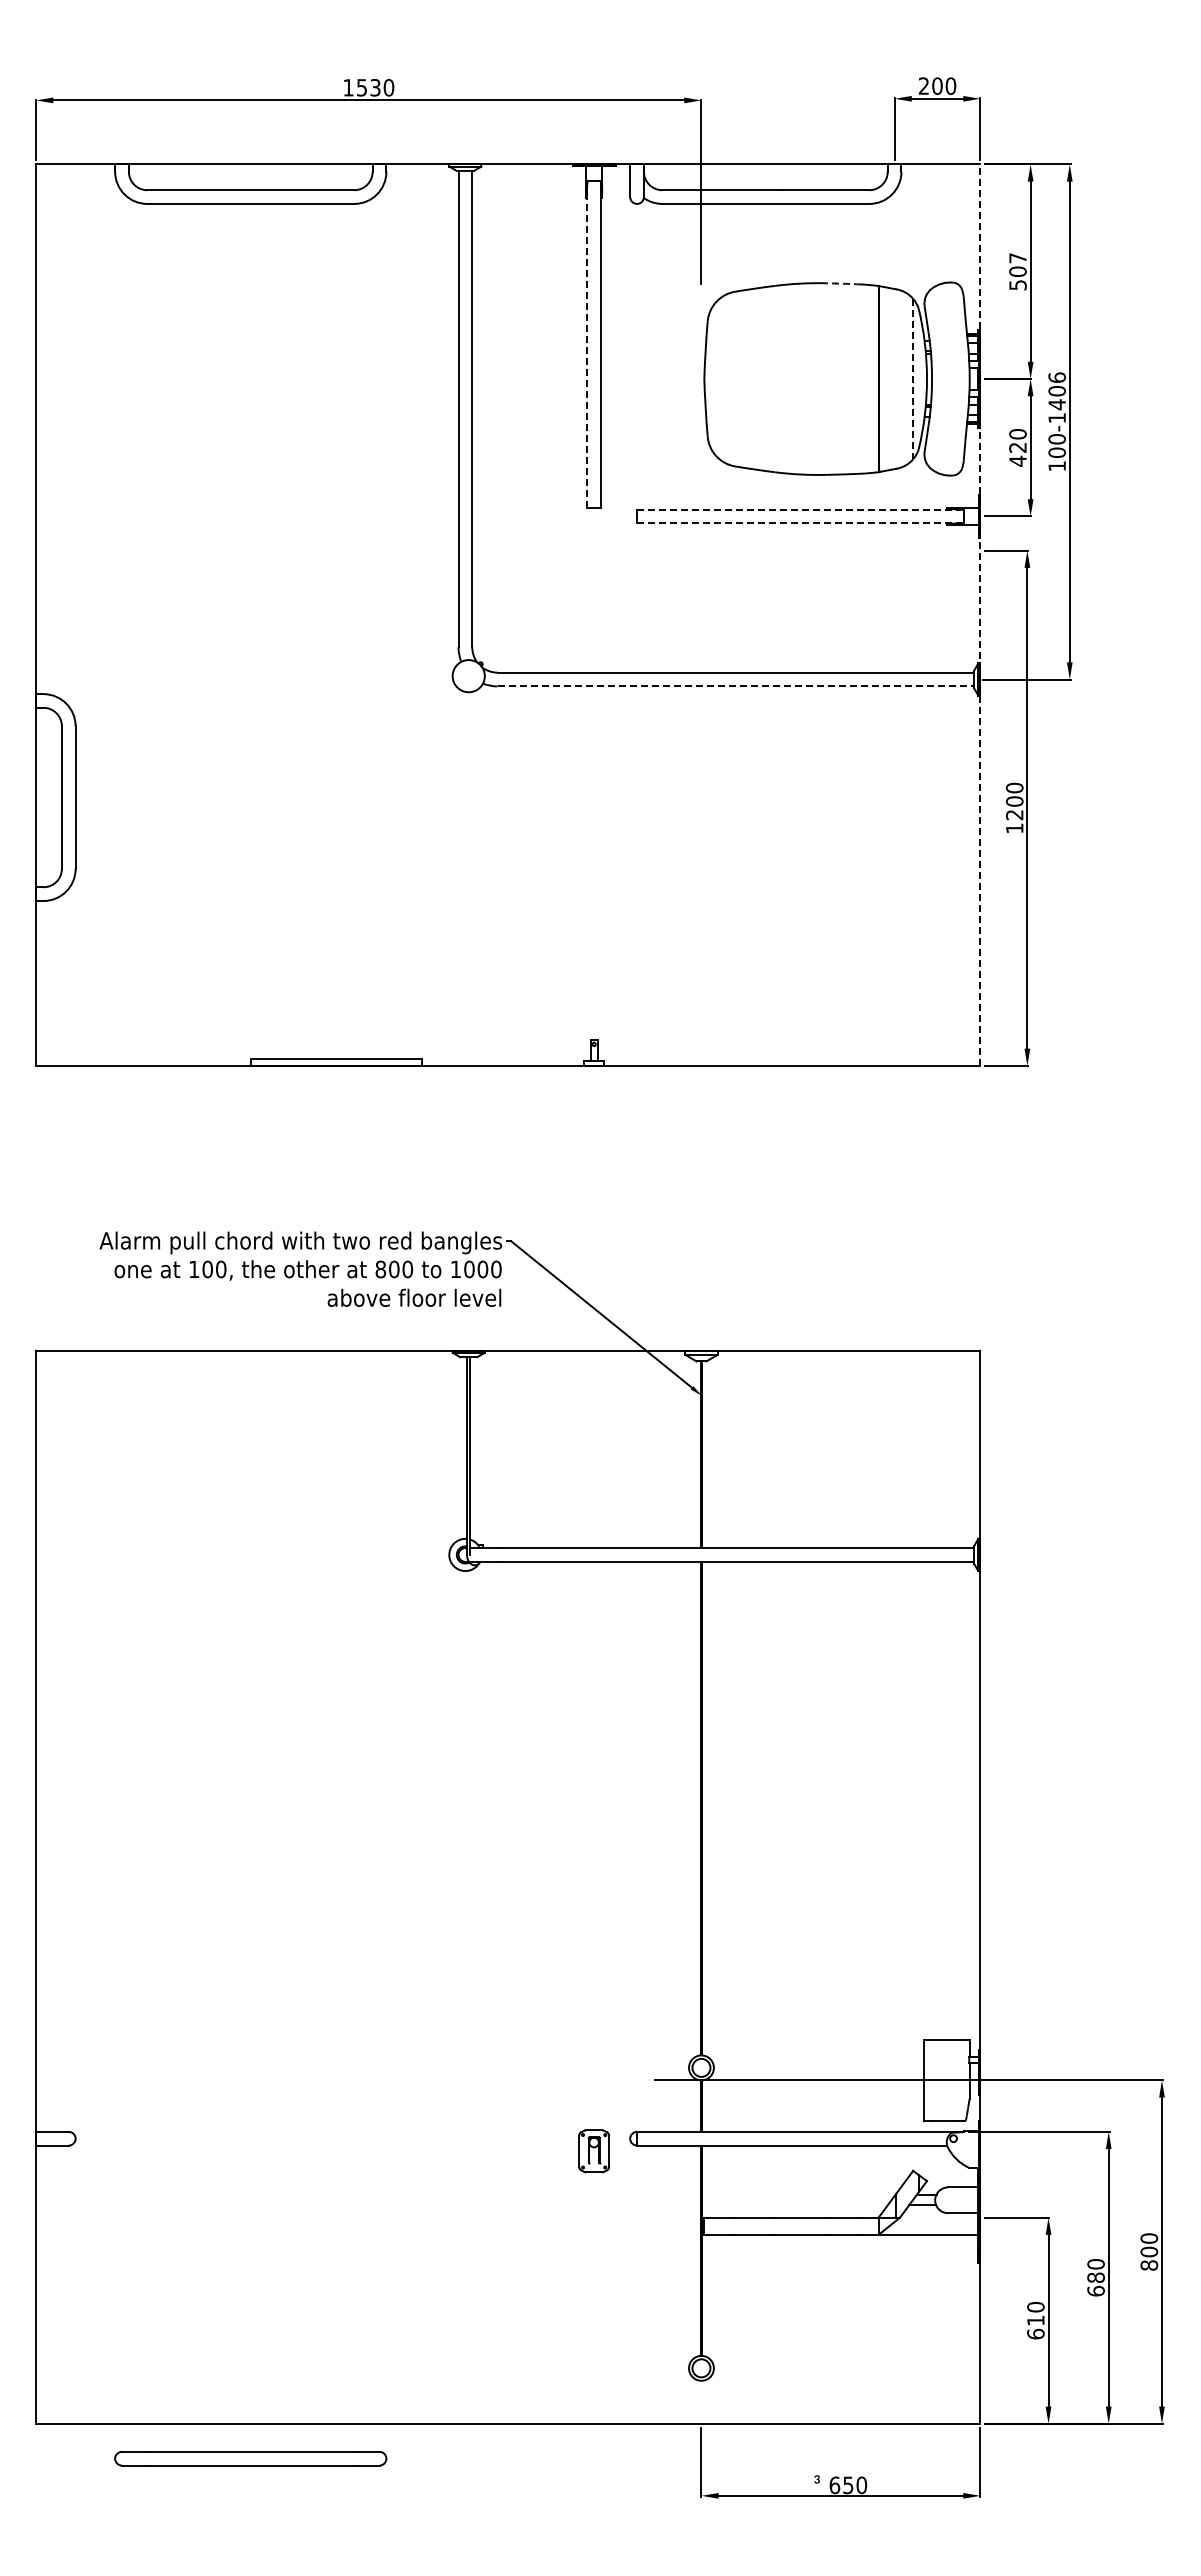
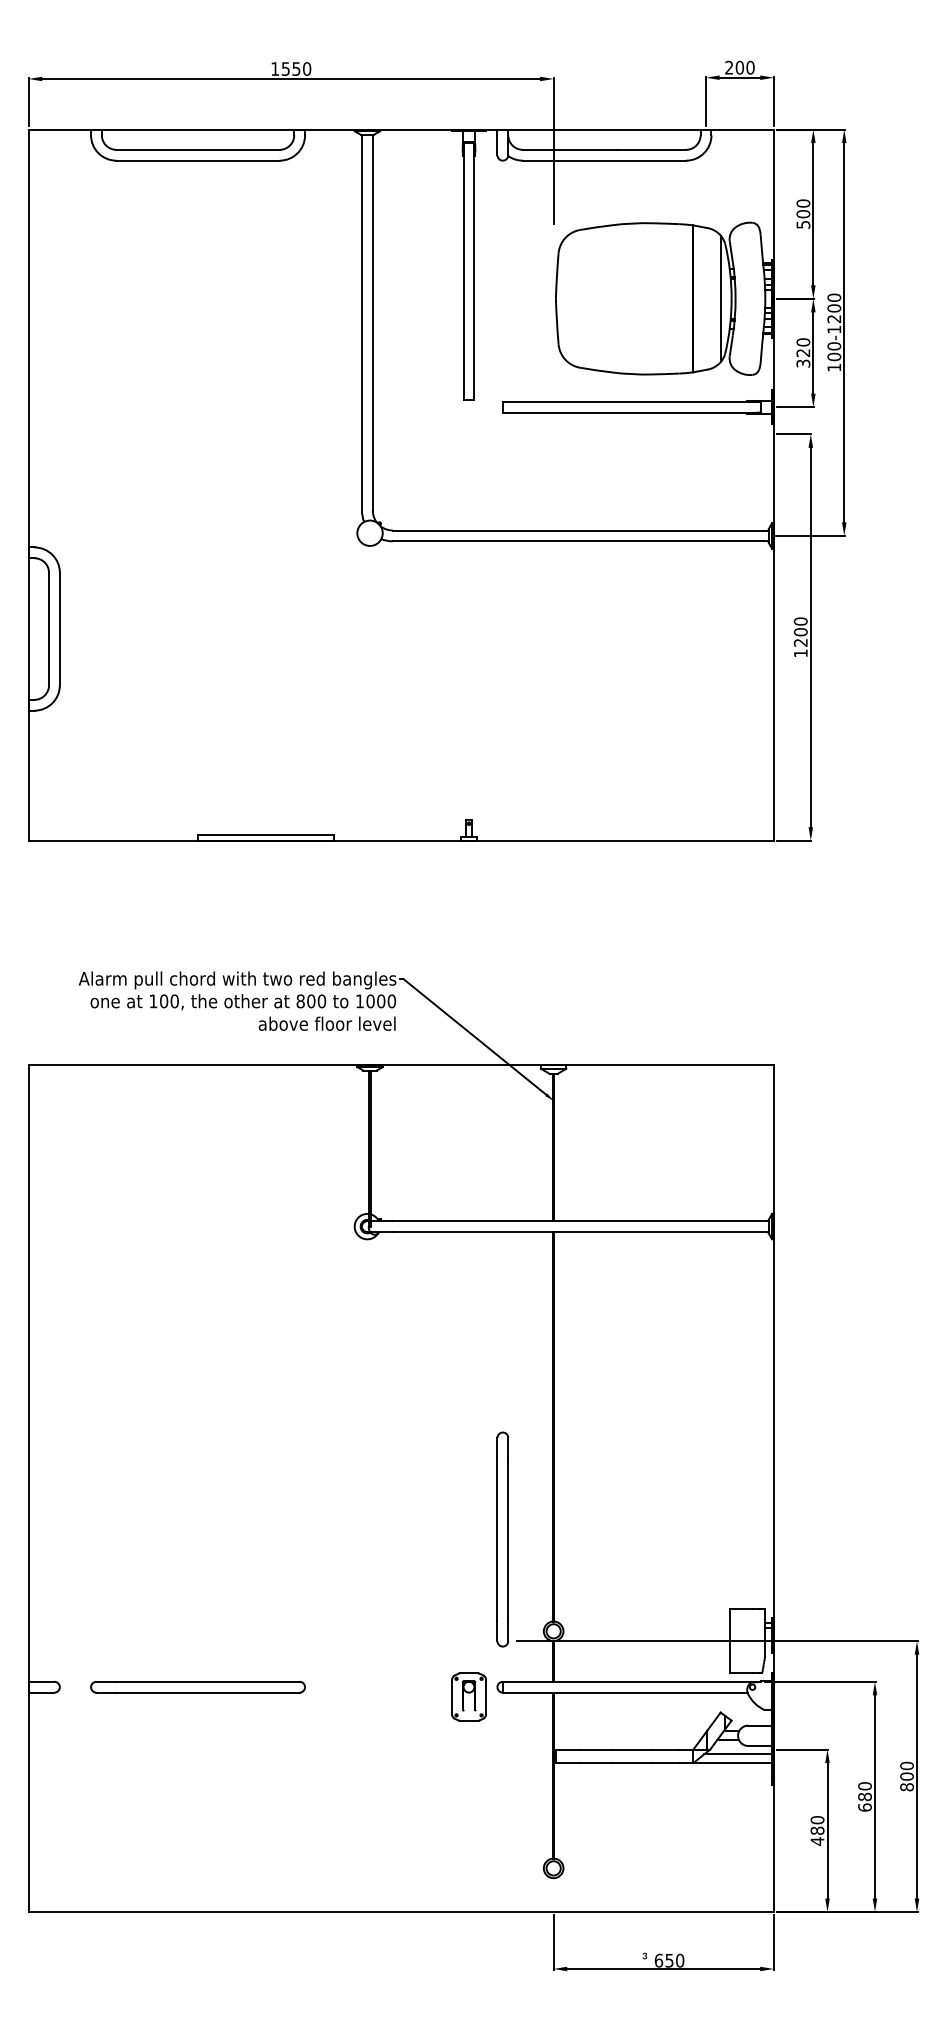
text: (375, 87) -> (296, 68), 1530 -> 1550
text: (1017, 258) -> (803, 203), 507 -> 500
arc: (843, 283) -> (665, 223), dashed -> solid
line: (587, 345) -> (463, 272), dashed -> solid
line: (913, 379) -> (720, 299), dashed -> solid
text: (1056, 391) -> (833, 308), 100-1406 -> 100-1200
text: (1017, 460) -> (803, 363), 420 -> 320
line: (798, 509) -> (630, 401), dashed -> solid
line: (799, 523) -> (631, 412), dashed -> solid
line: (980, 615) -> (773, 485), dashed -> solid
line: (736, 686) -> (581, 541), dashed -> solid
part: (636, 1951) -> (502, 1539), added
part: (593, 2151) -> (468, 1697), size x1.43
line: (935, 2223) -> (738, 1754), added
text: (1035, 2327) -> (817, 1836), 610 -> 480
part: (250, 2458) -> (197, 1687), moved

